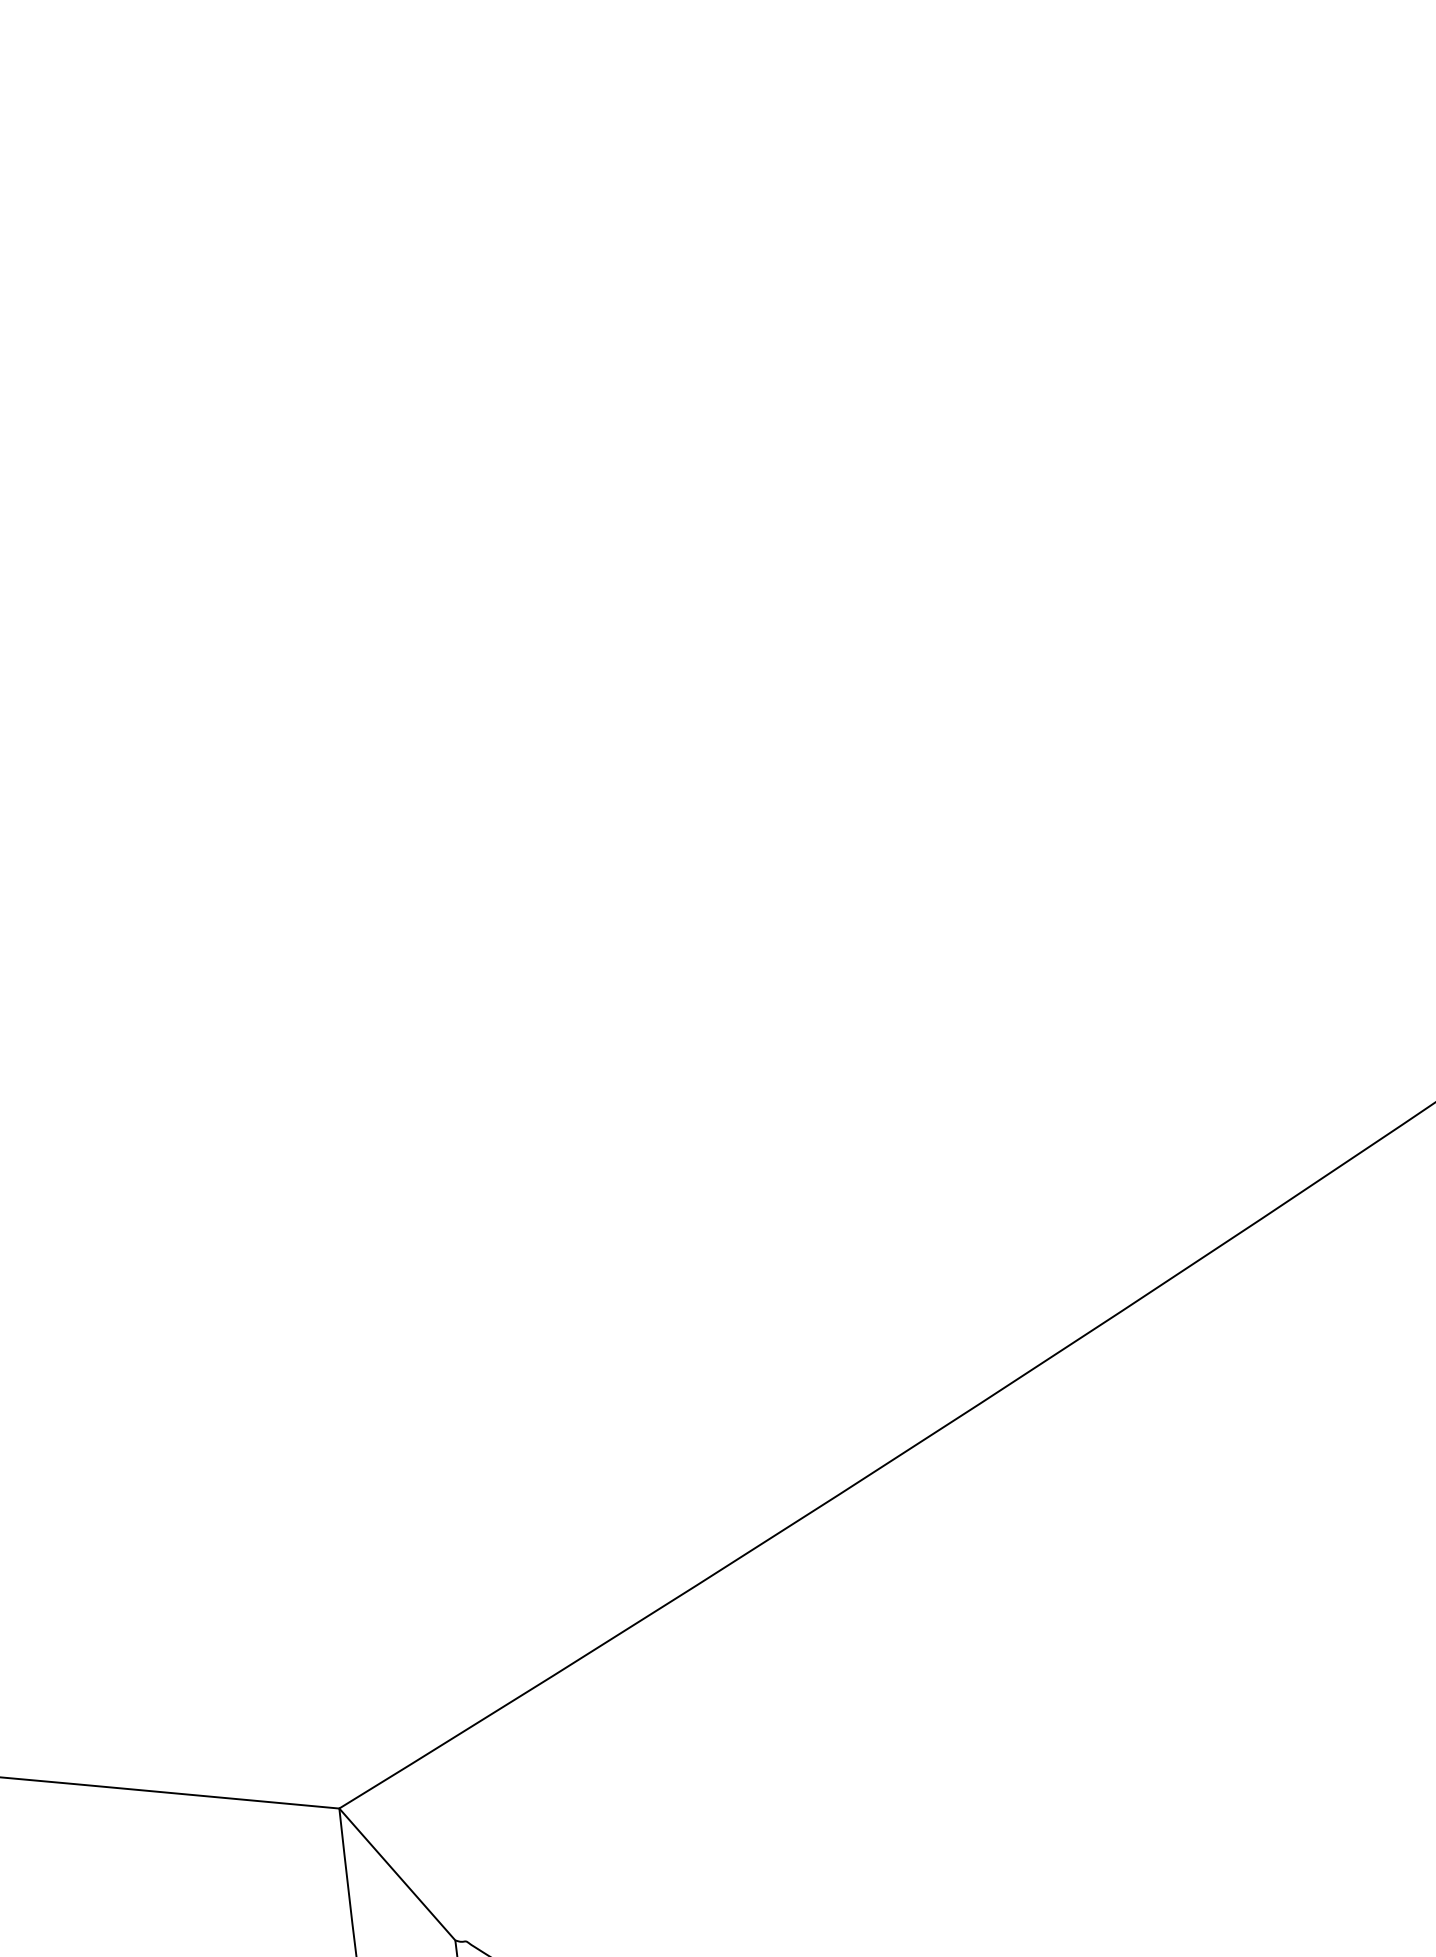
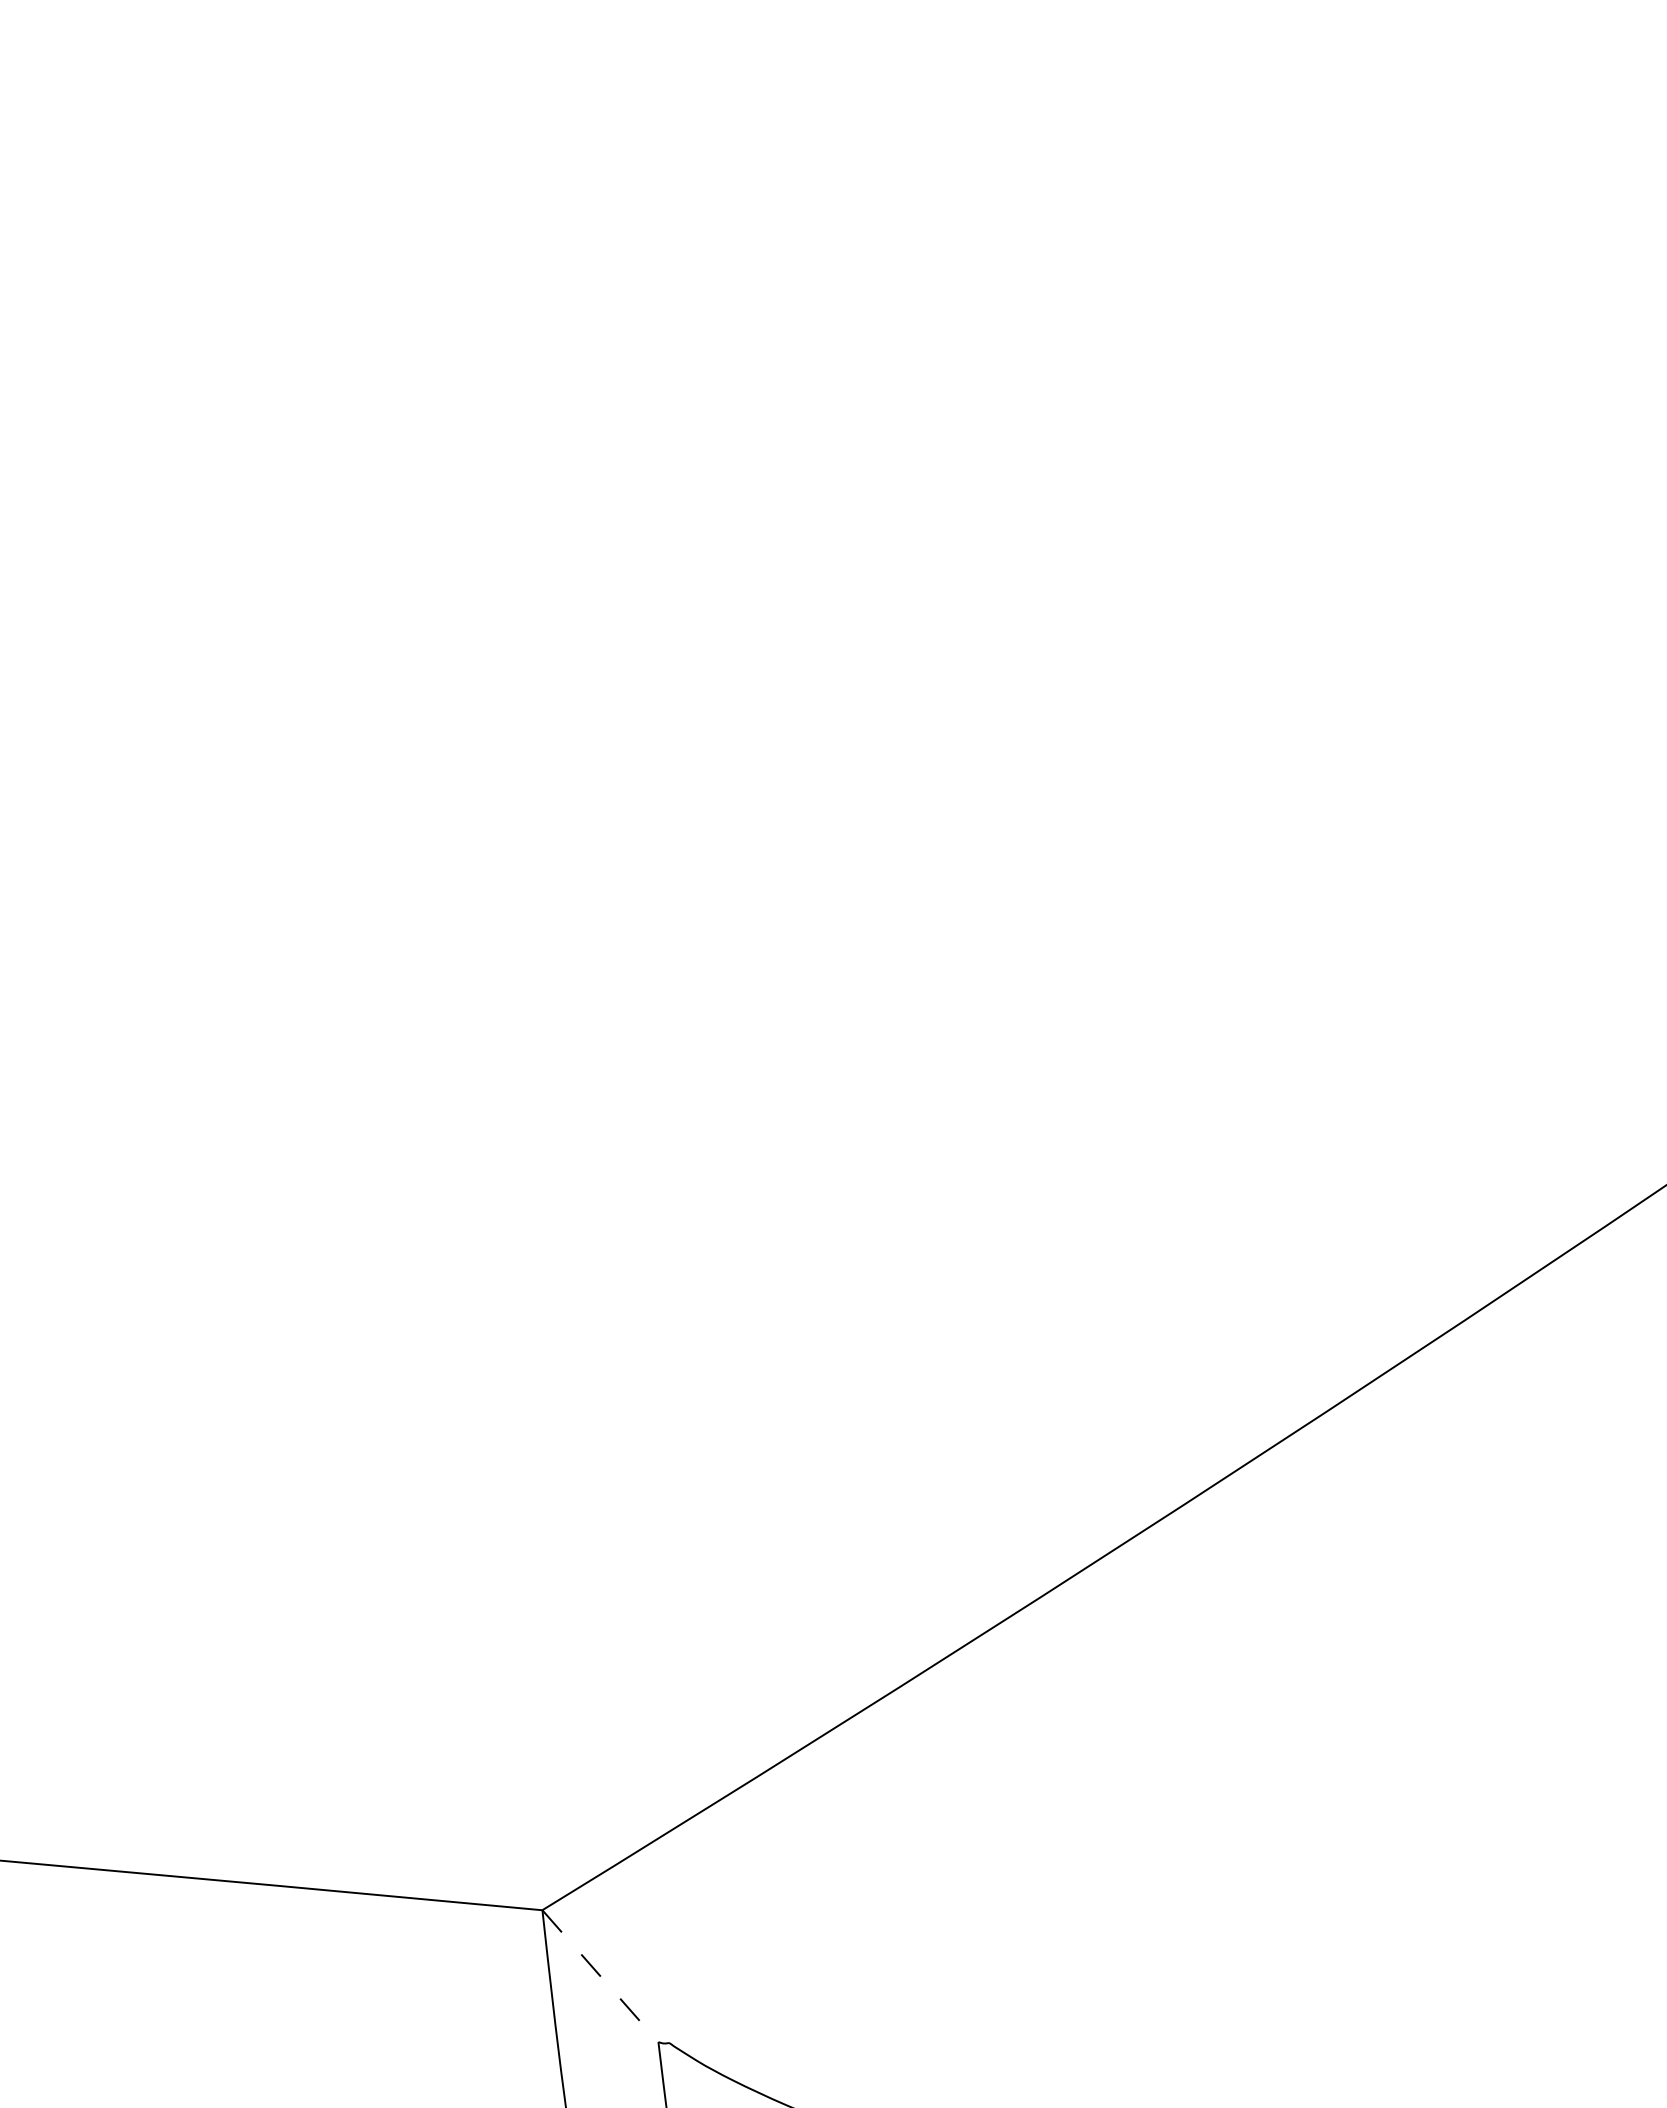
line: (397, 1874) -> (600, 1976), solid -> dashed

